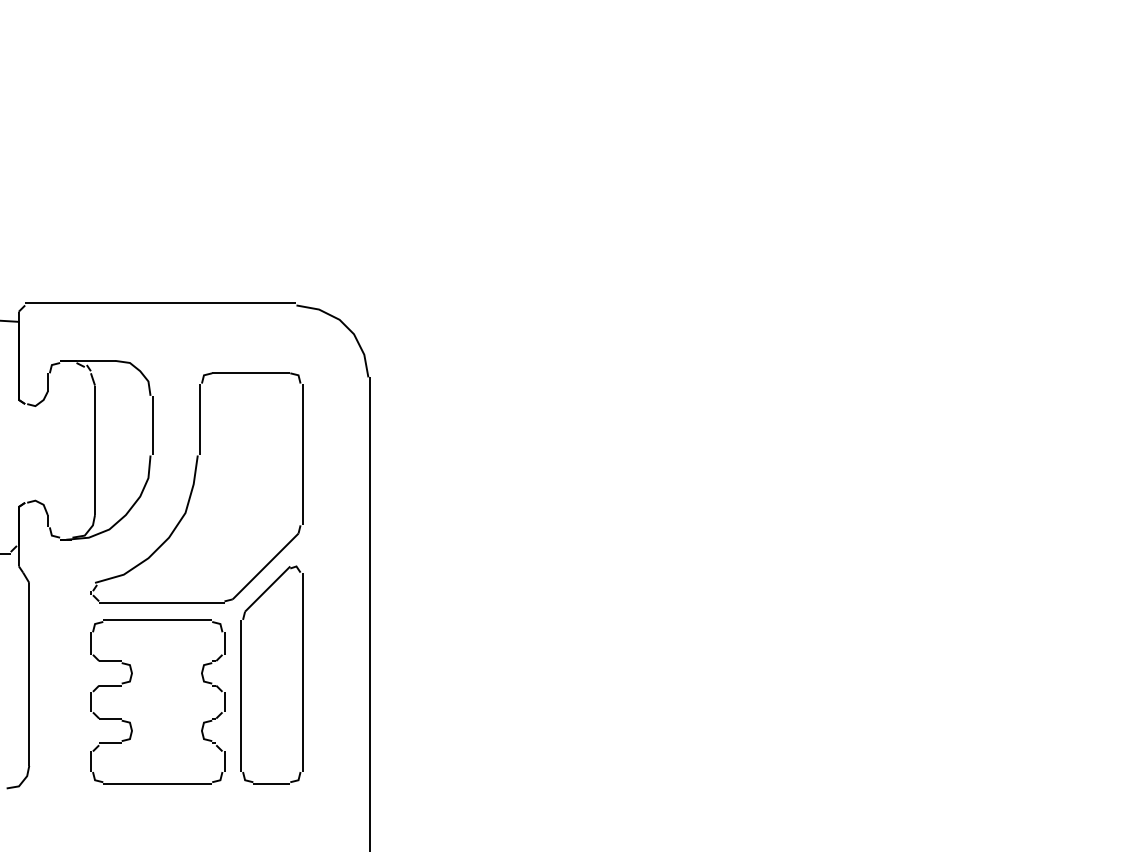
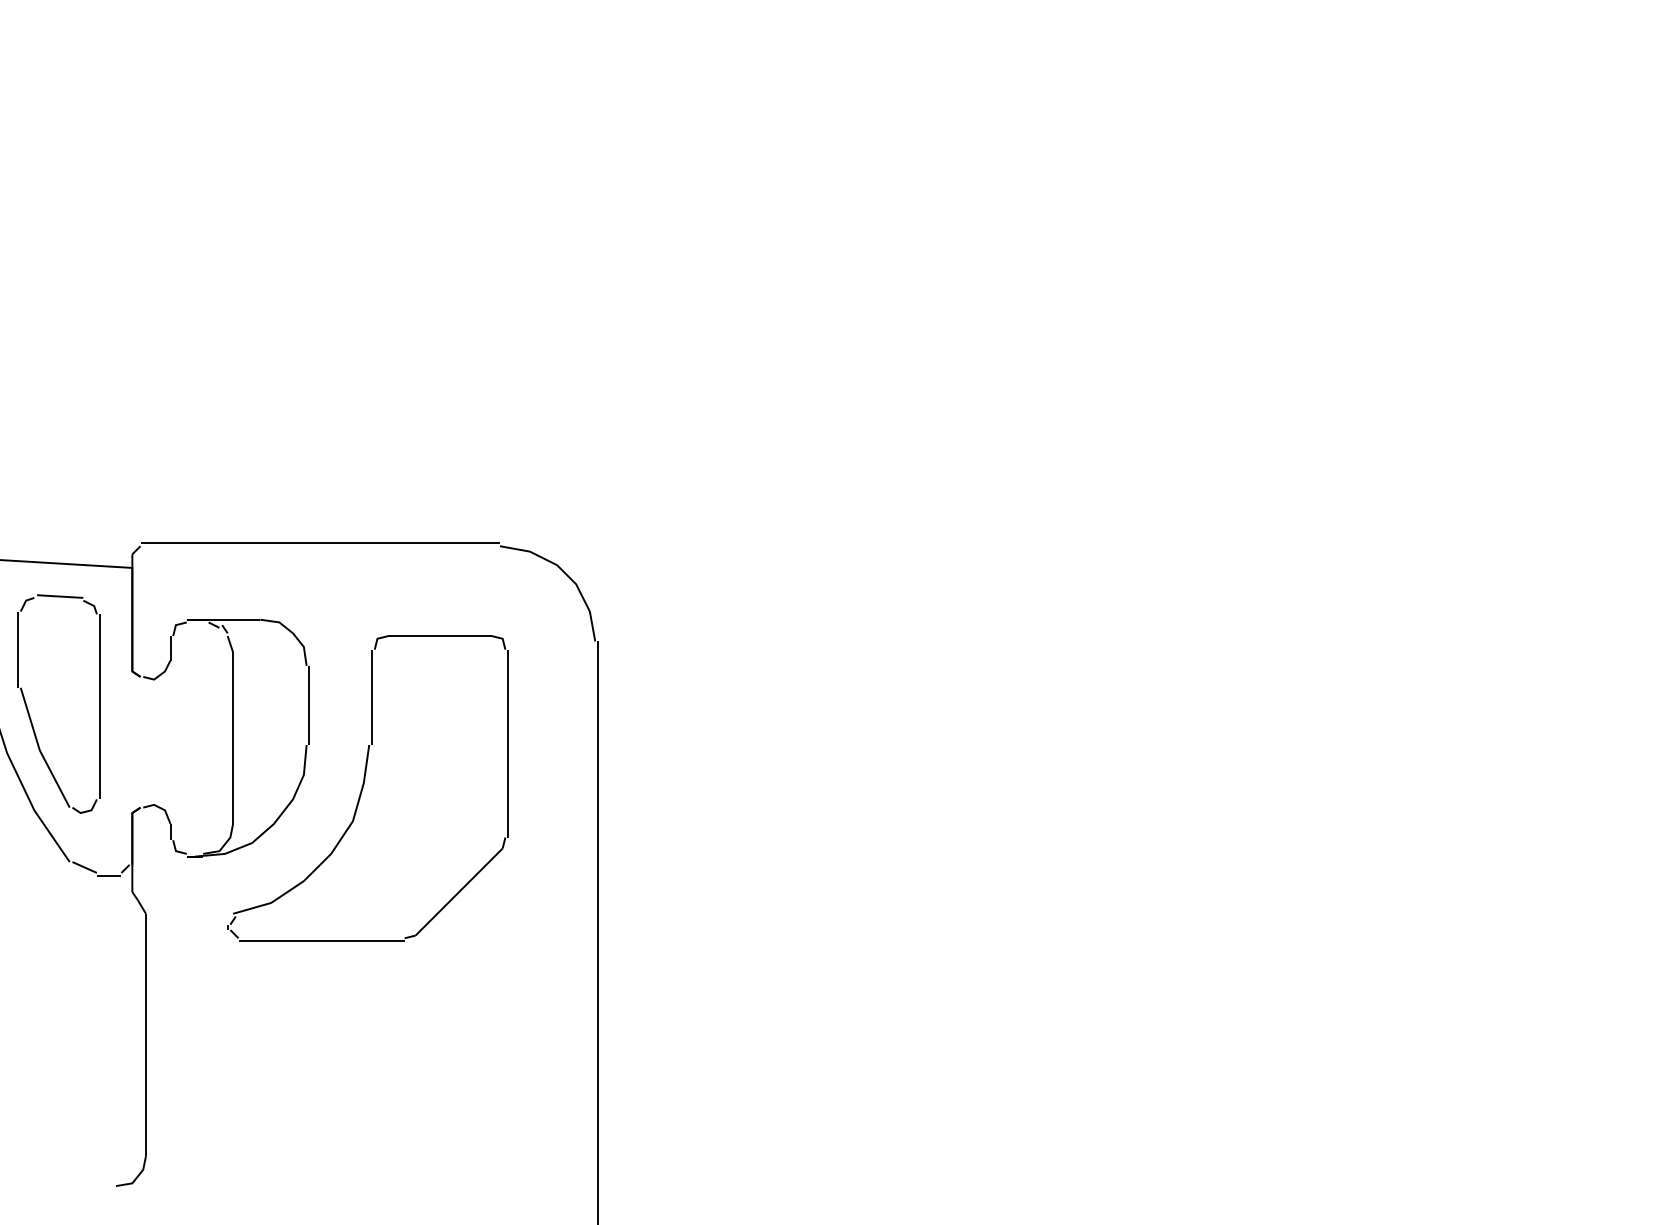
part: (241, 675) -> (426, 1036), removed
part: (130, 681) -> (280, 1044), removed

